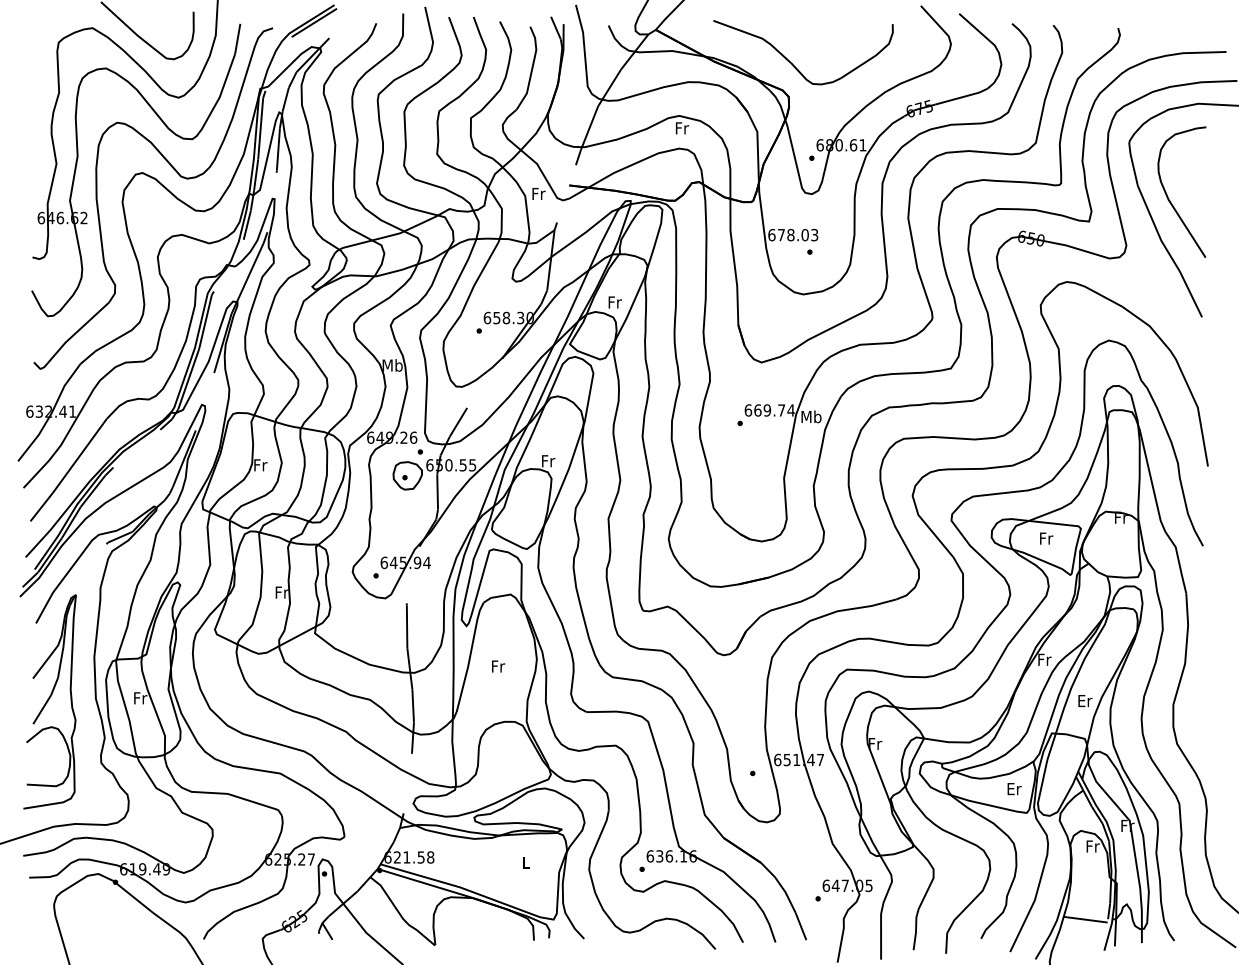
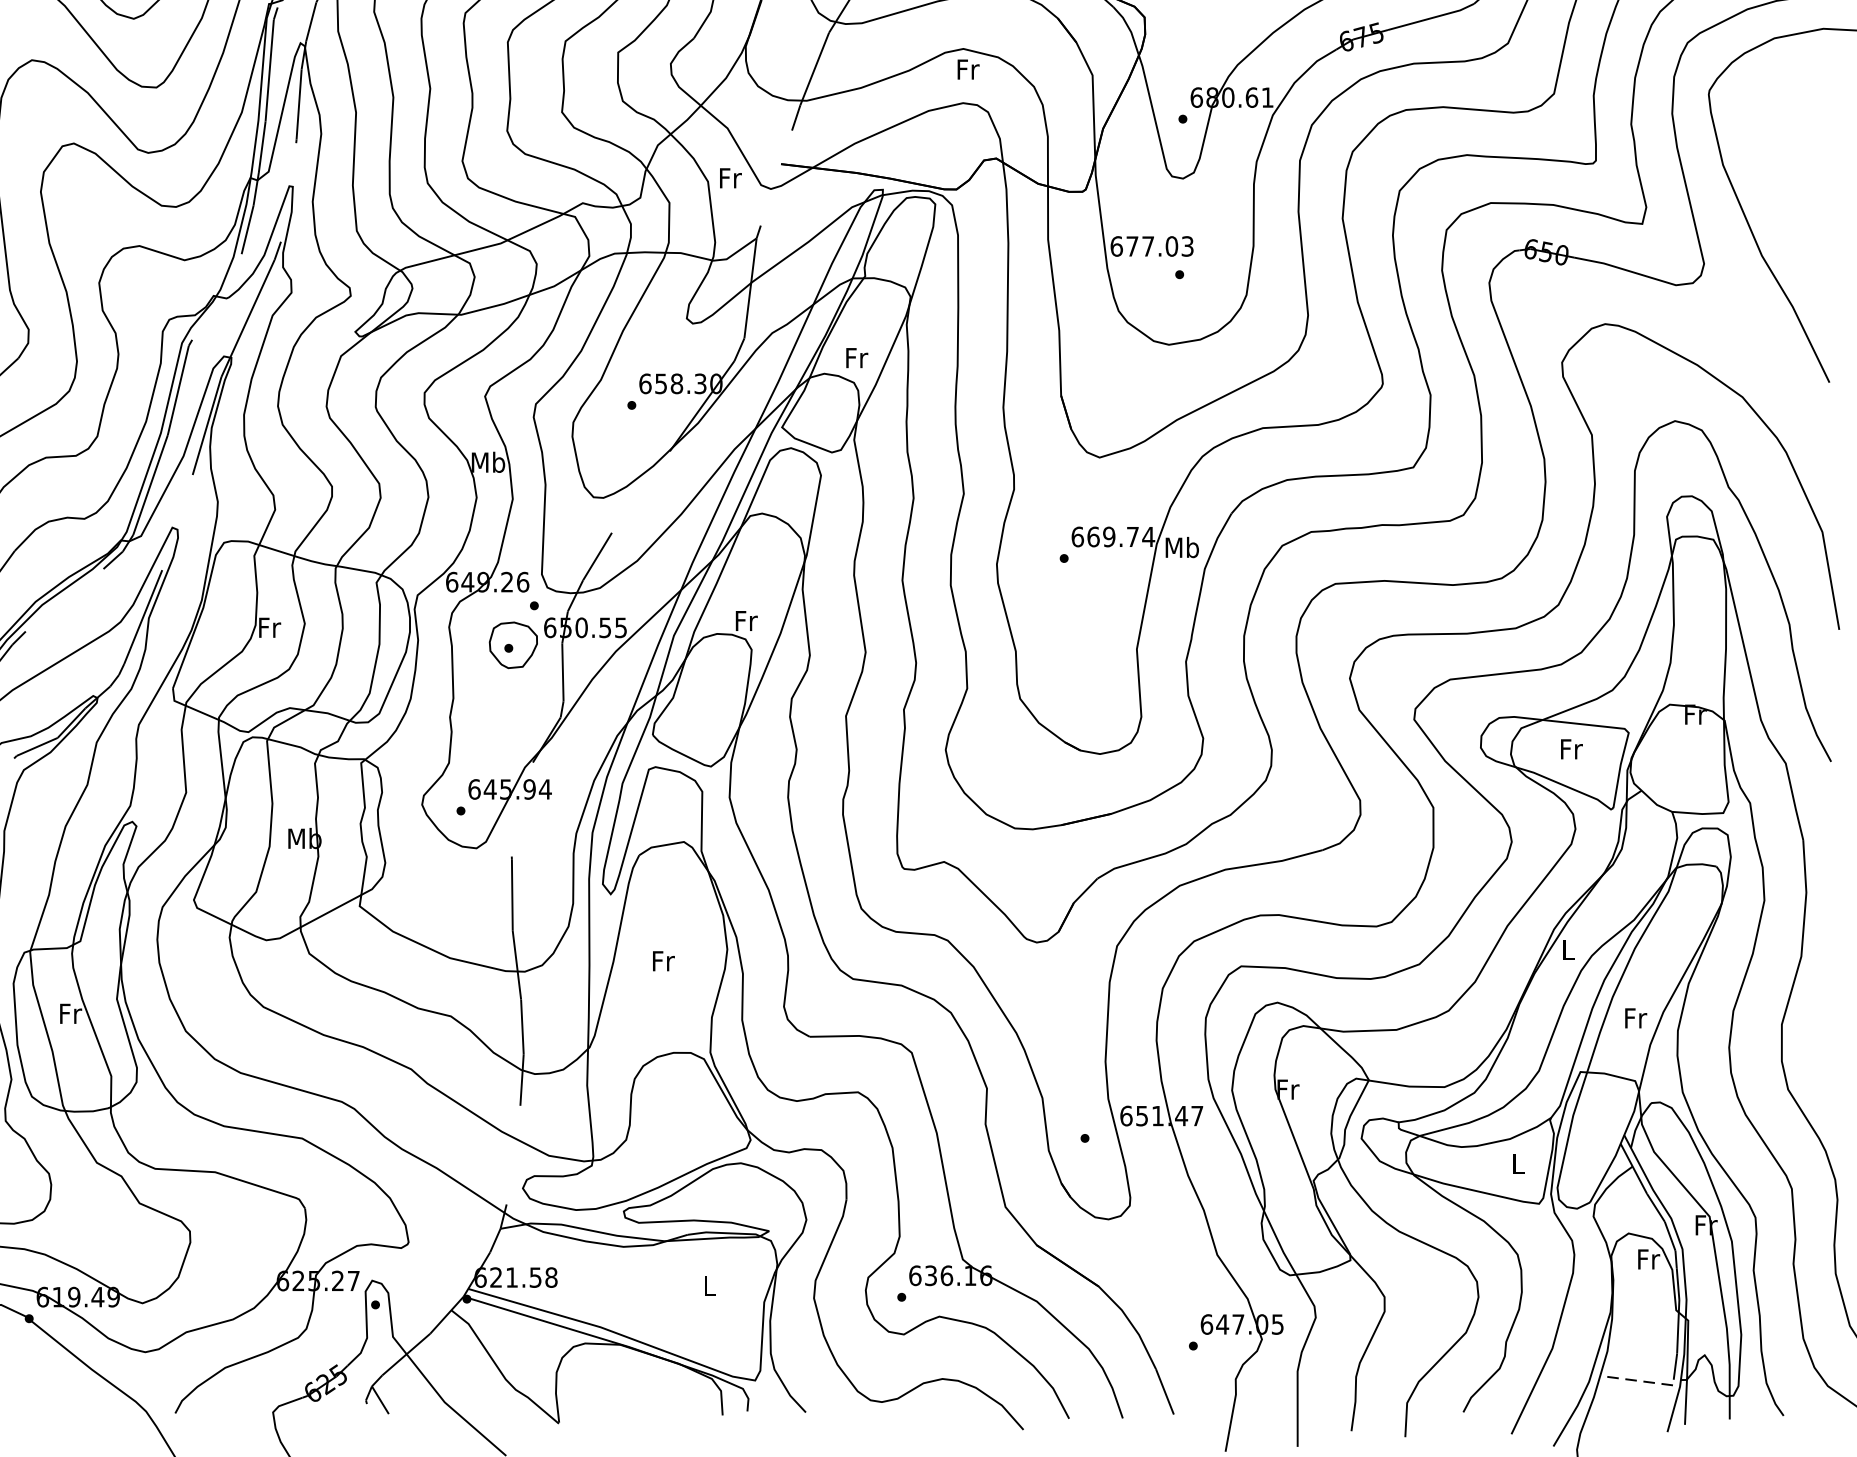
curve: (1169, 198) -> (1775, 185), removed
text: (790, 234) -> (1147, 245), 678.03 -> 677.03
text: (281, 592) -> (304, 838), Fr -> Mb
text: (1044, 659) -> (1568, 949), Fr -> L
text: (1085, 700) -> (1636, 1017), Er -> Fr
text: (1014, 789) -> (1518, 1164), Er -> L
line: (1085, 919) -> (1636, 1380), solid -> dashed

